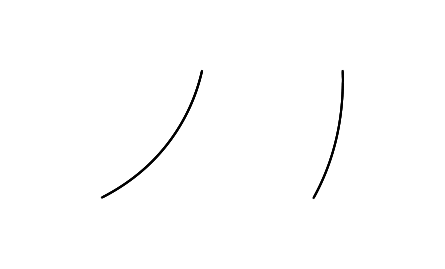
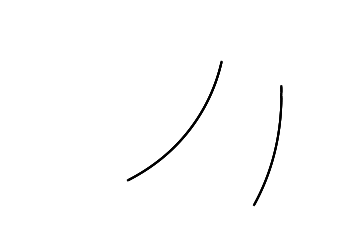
part: (164, 145) -> (186, 131), moved

